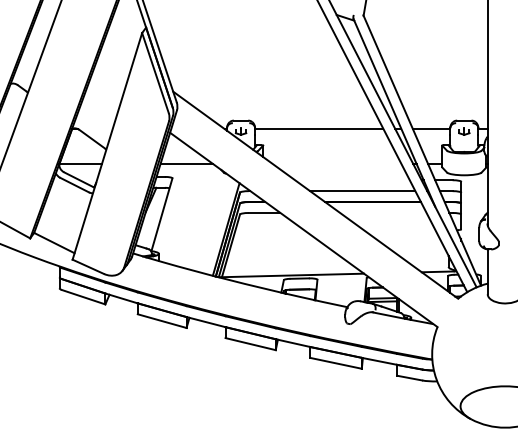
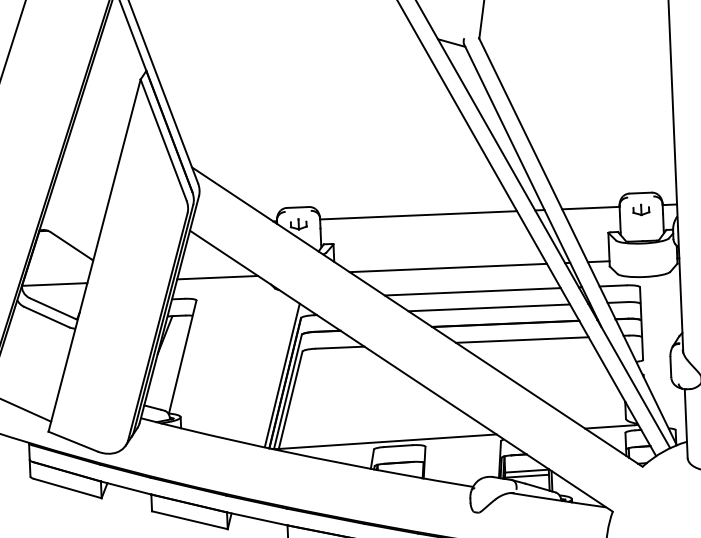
line: (336, 164) -> (447, 268), added
line: (352, 180) -> (472, 292), added
line: (383, 212) -> (522, 339), added

